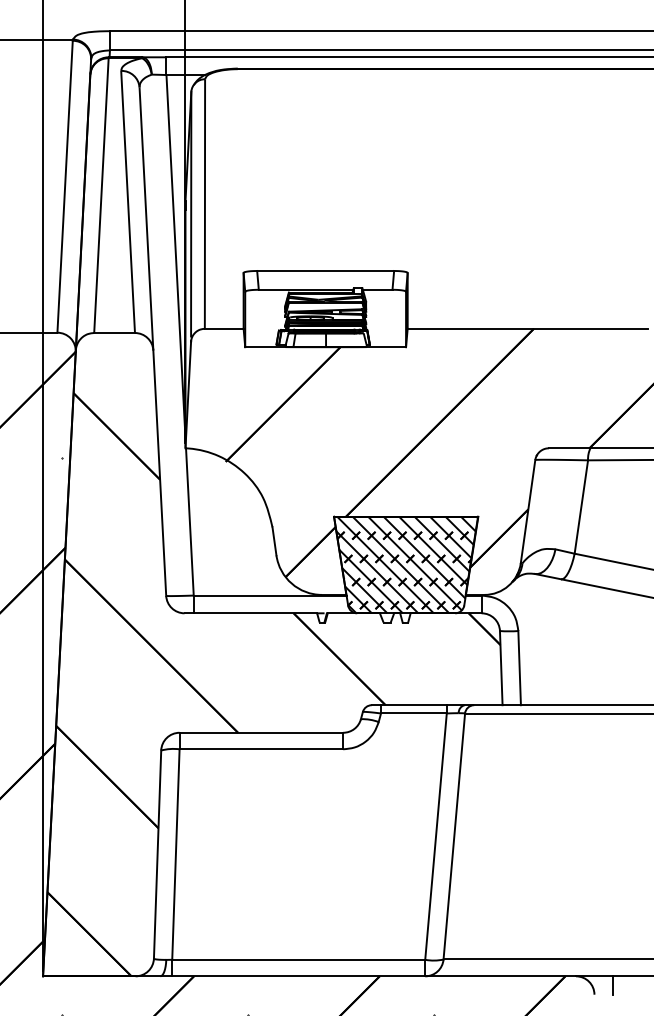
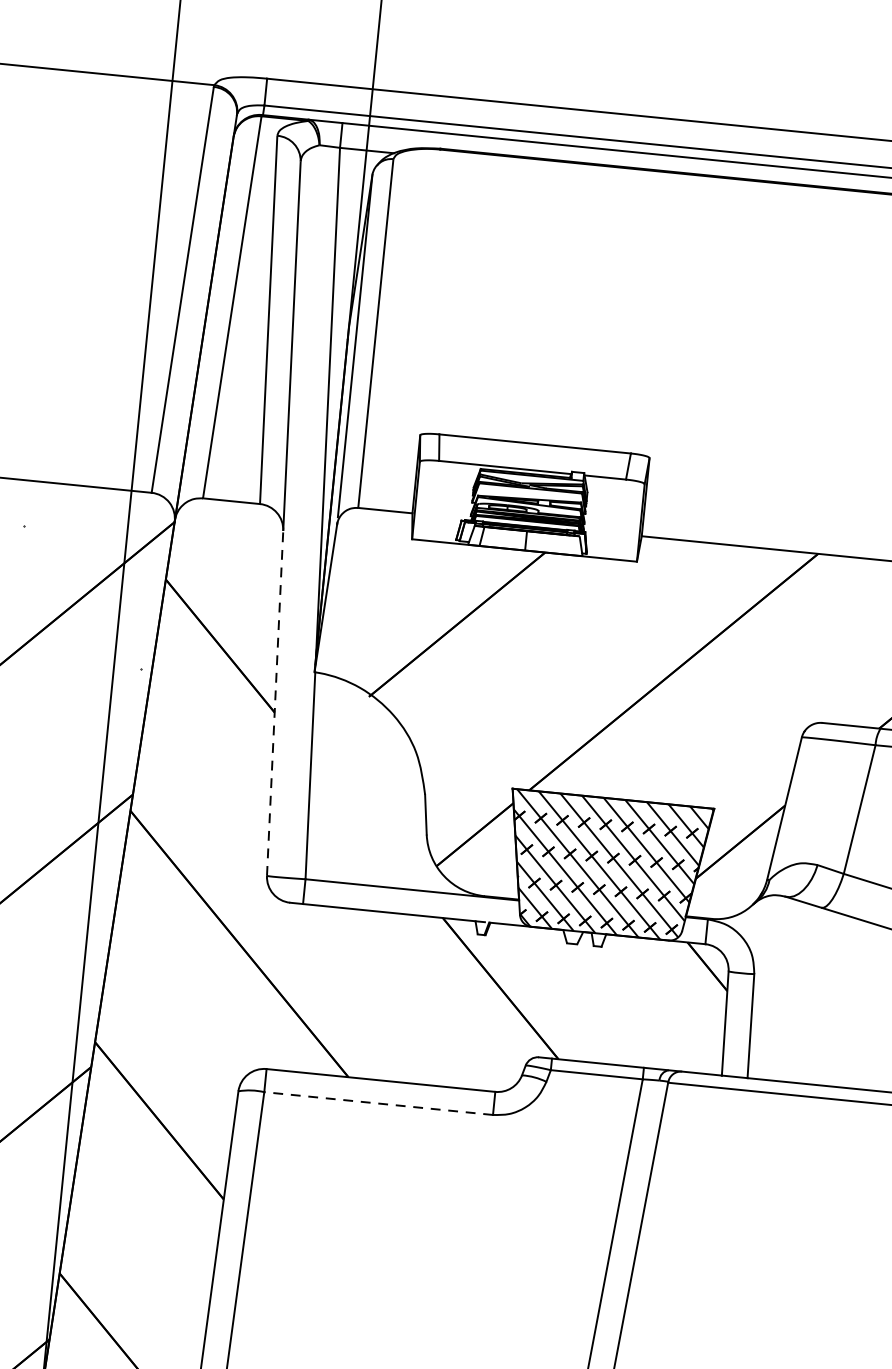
line: (159, 473) -> (274, 703), solid -> dashed
line: (261, 749) -> (378, 1103), solid -> dashed

